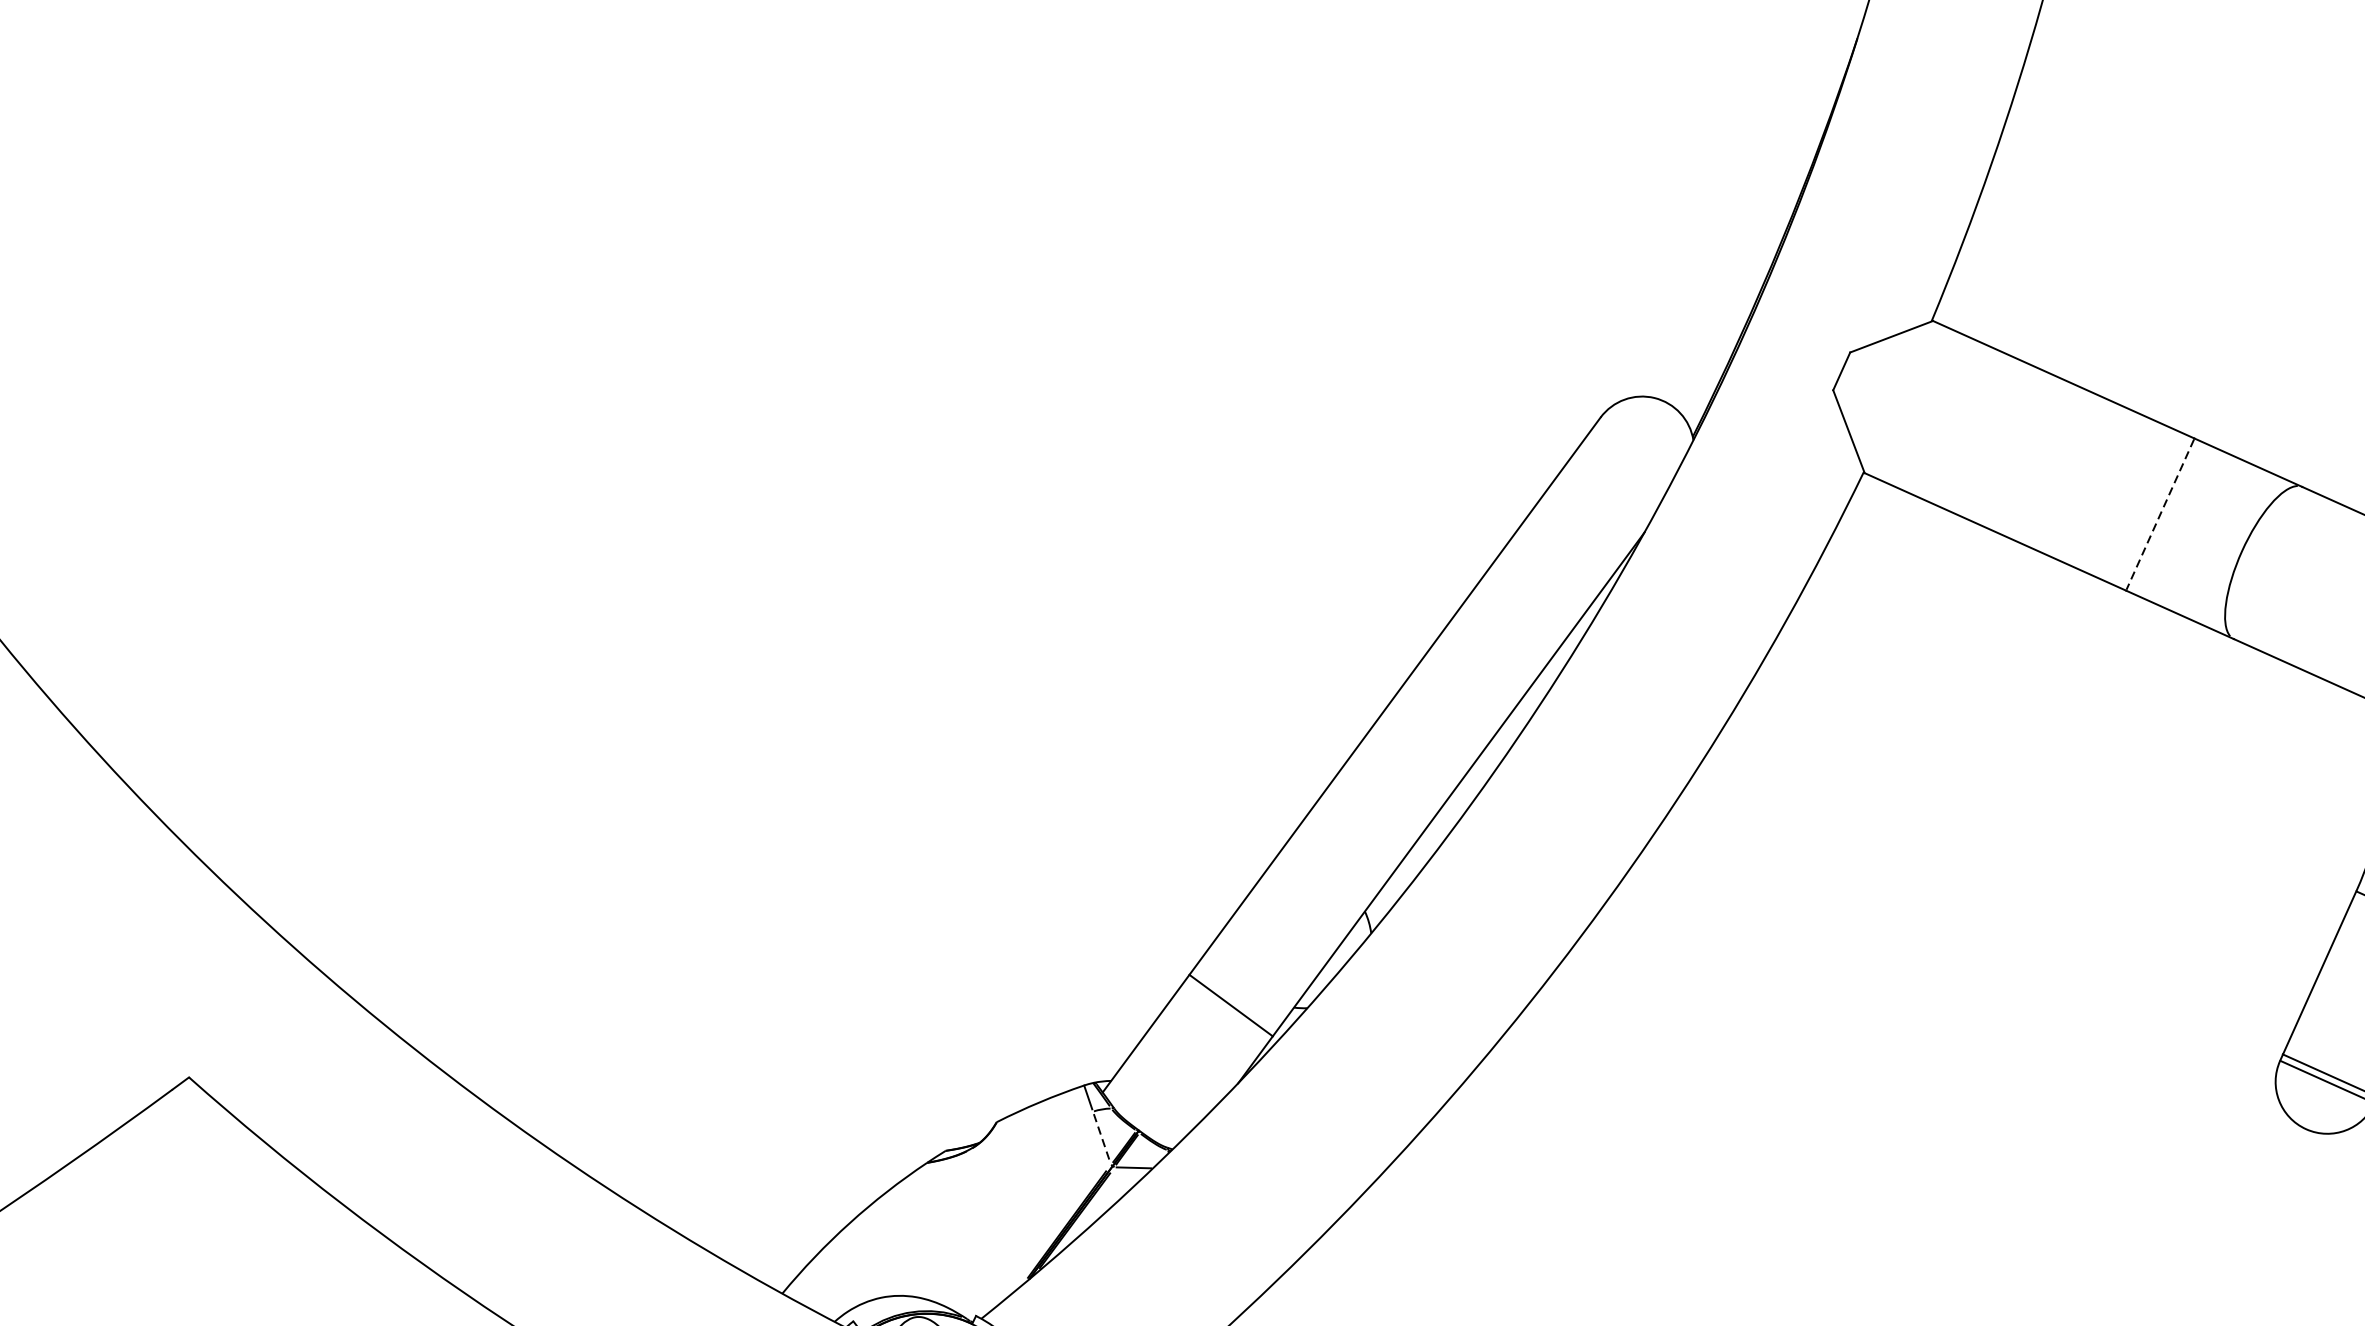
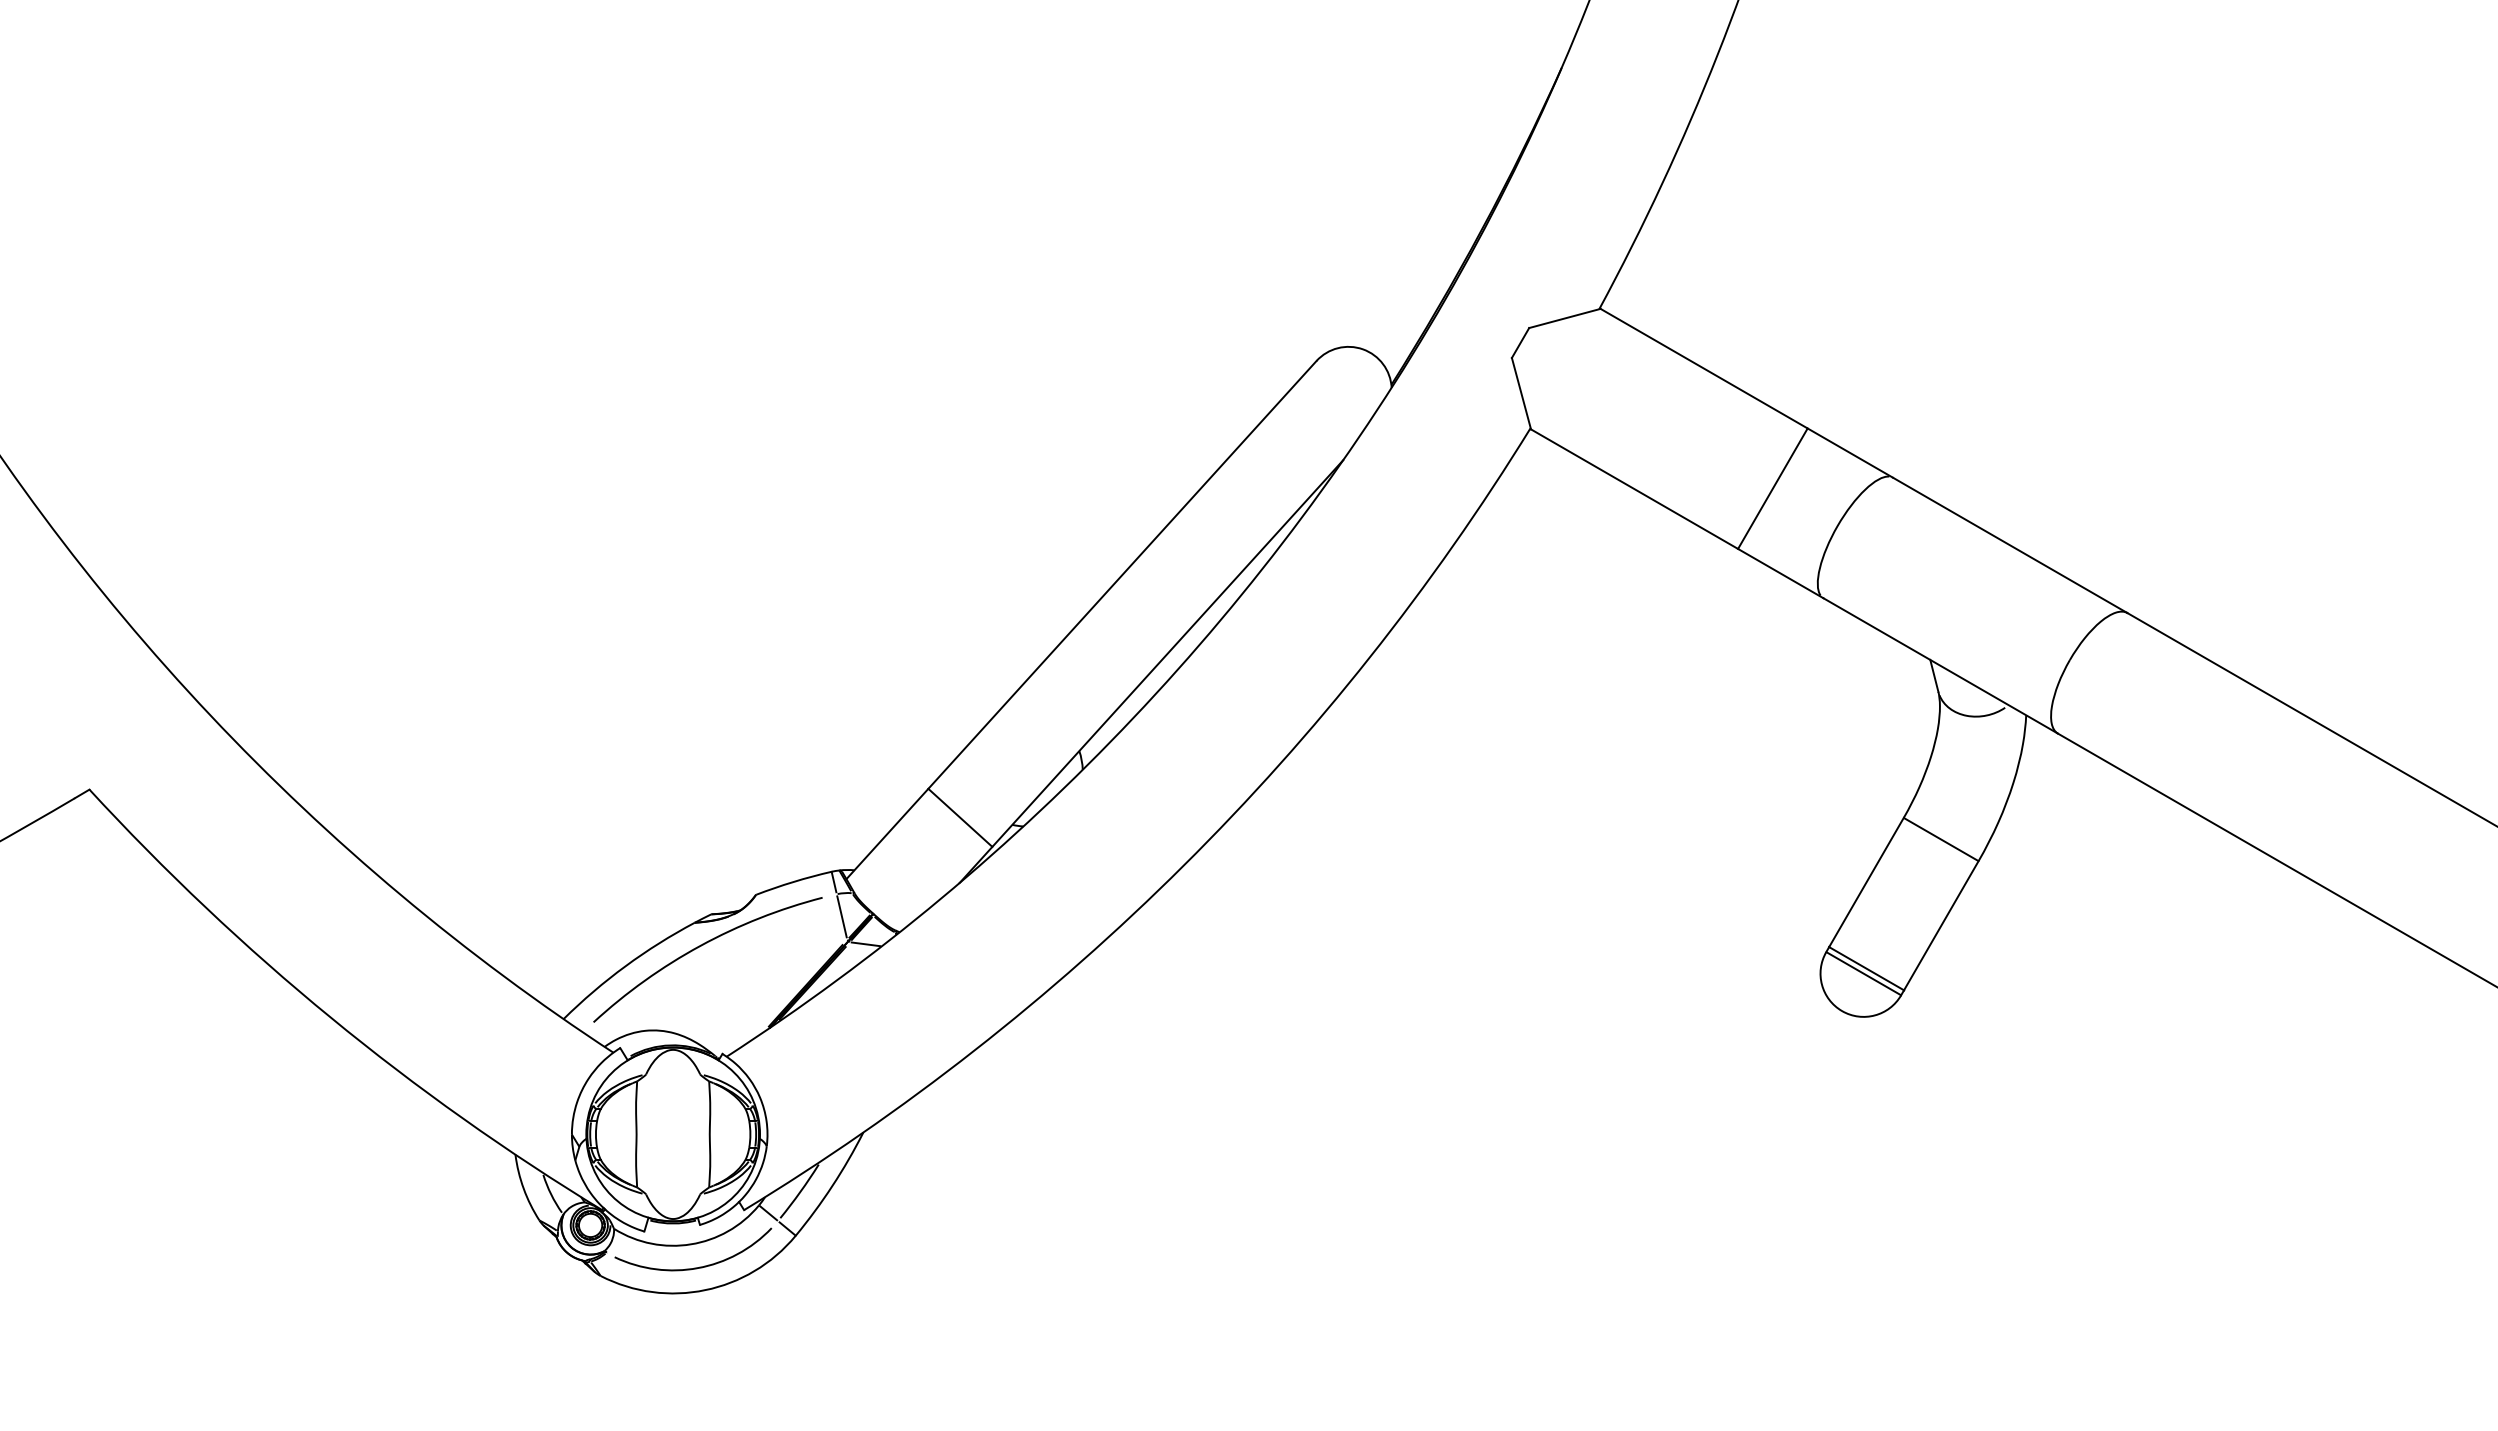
line: (2159, 514) -> (1772, 488), dashed -> solid
line: (1102, 1138) -> (842, 917), dashed -> solid
arc: (934, 1193) -> (698, 948), added

